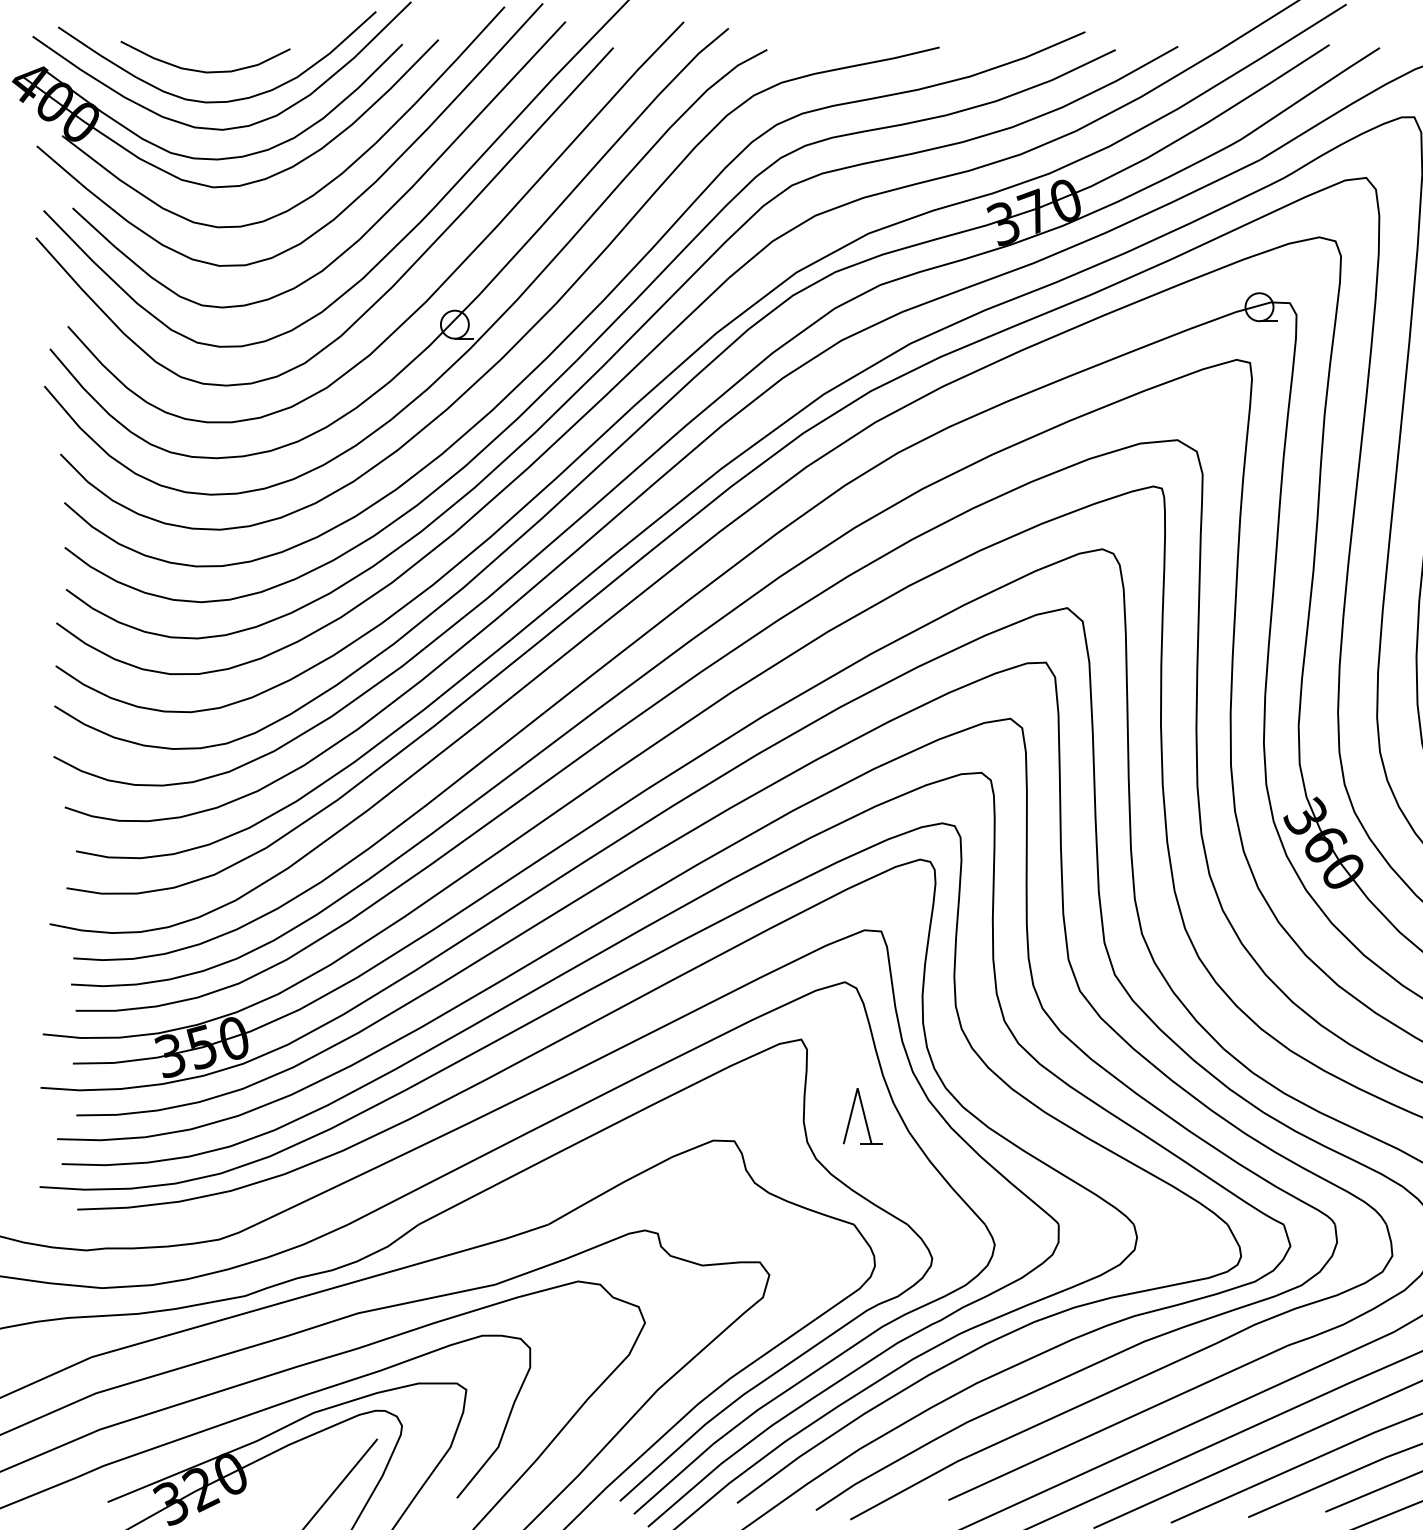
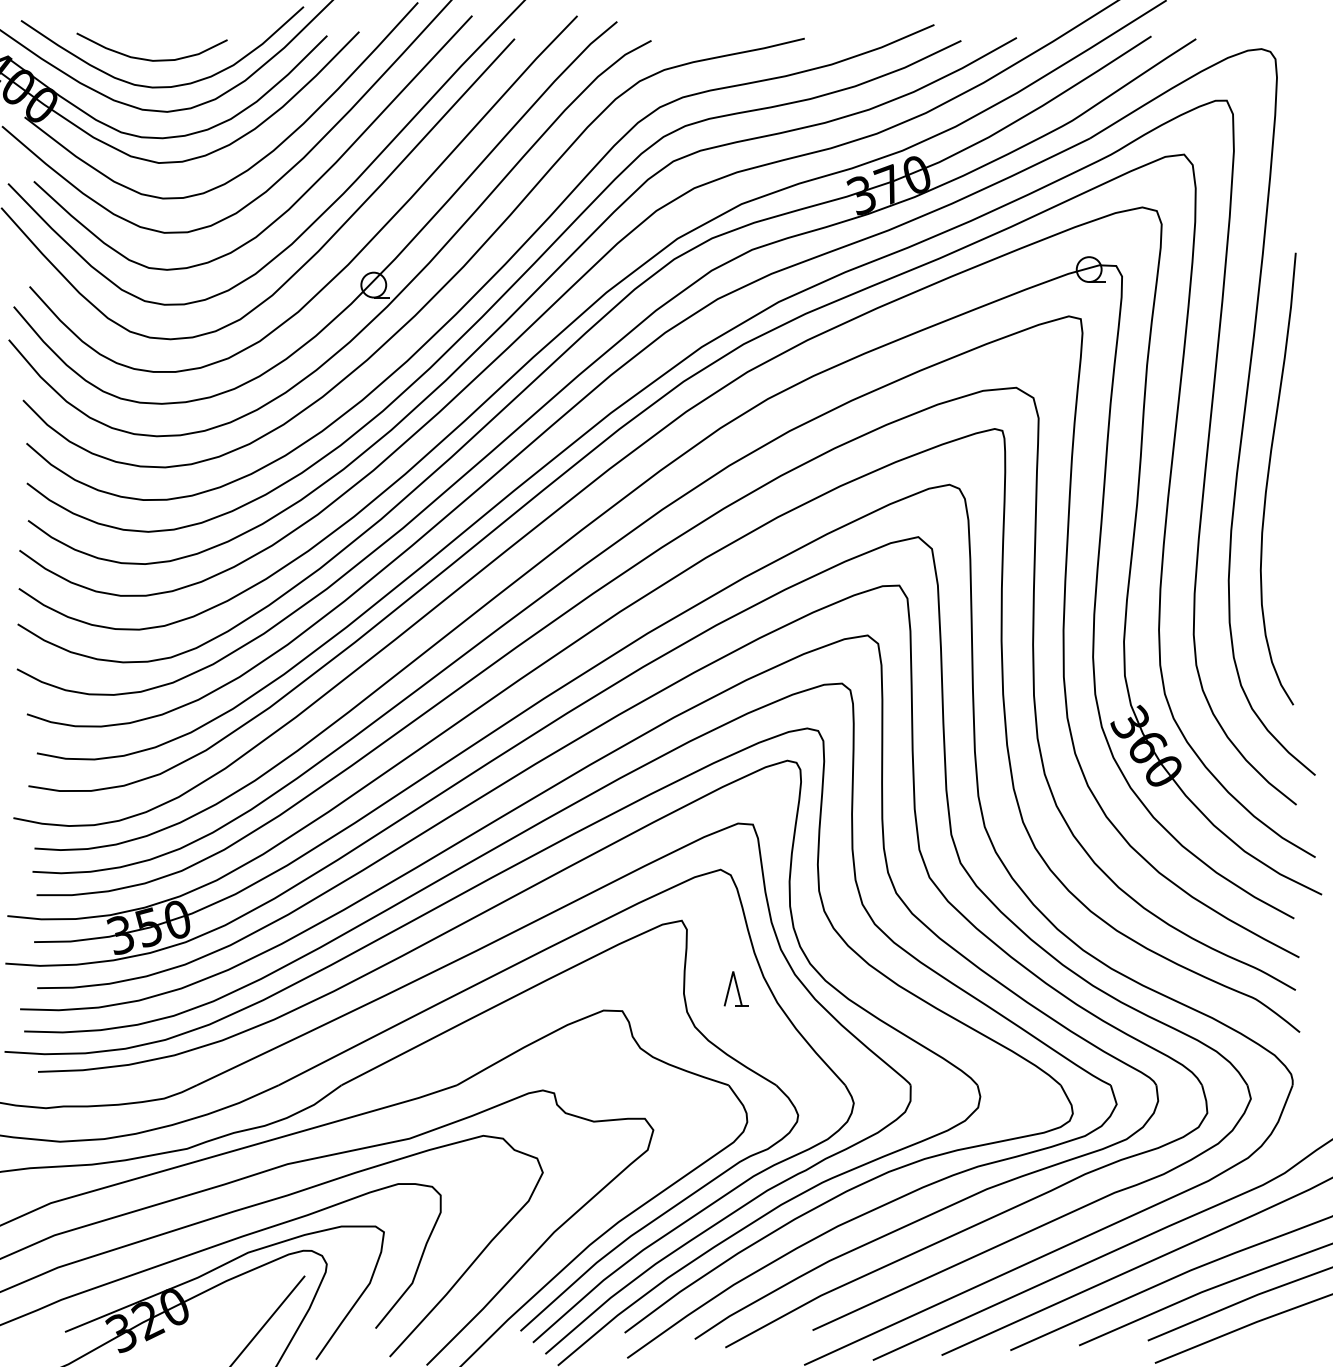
part: (862, 1115) -> (736, 988), size x0.7

